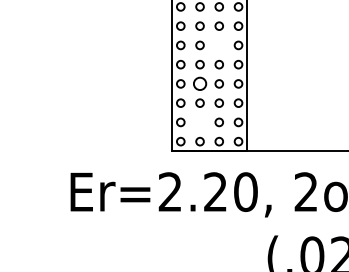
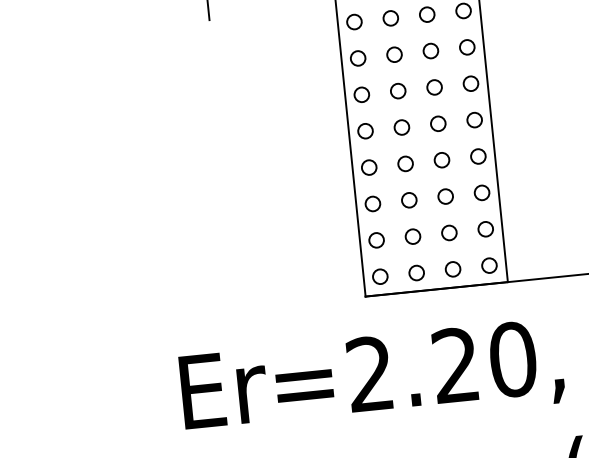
circle: (218, 45) -> (433, 87), added
circle: (199, 83) -> (404, 163), size x0.62
circle: (199, 122) -> (411, 236), added

